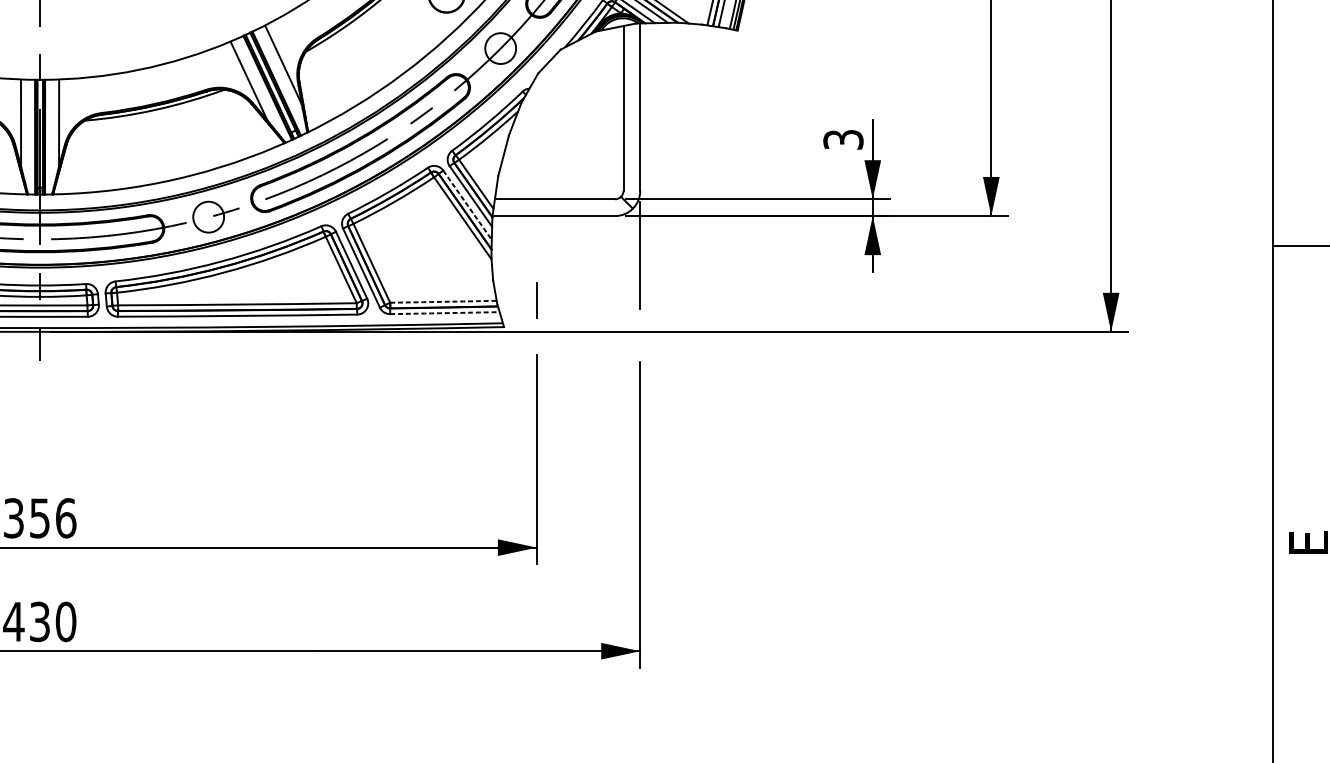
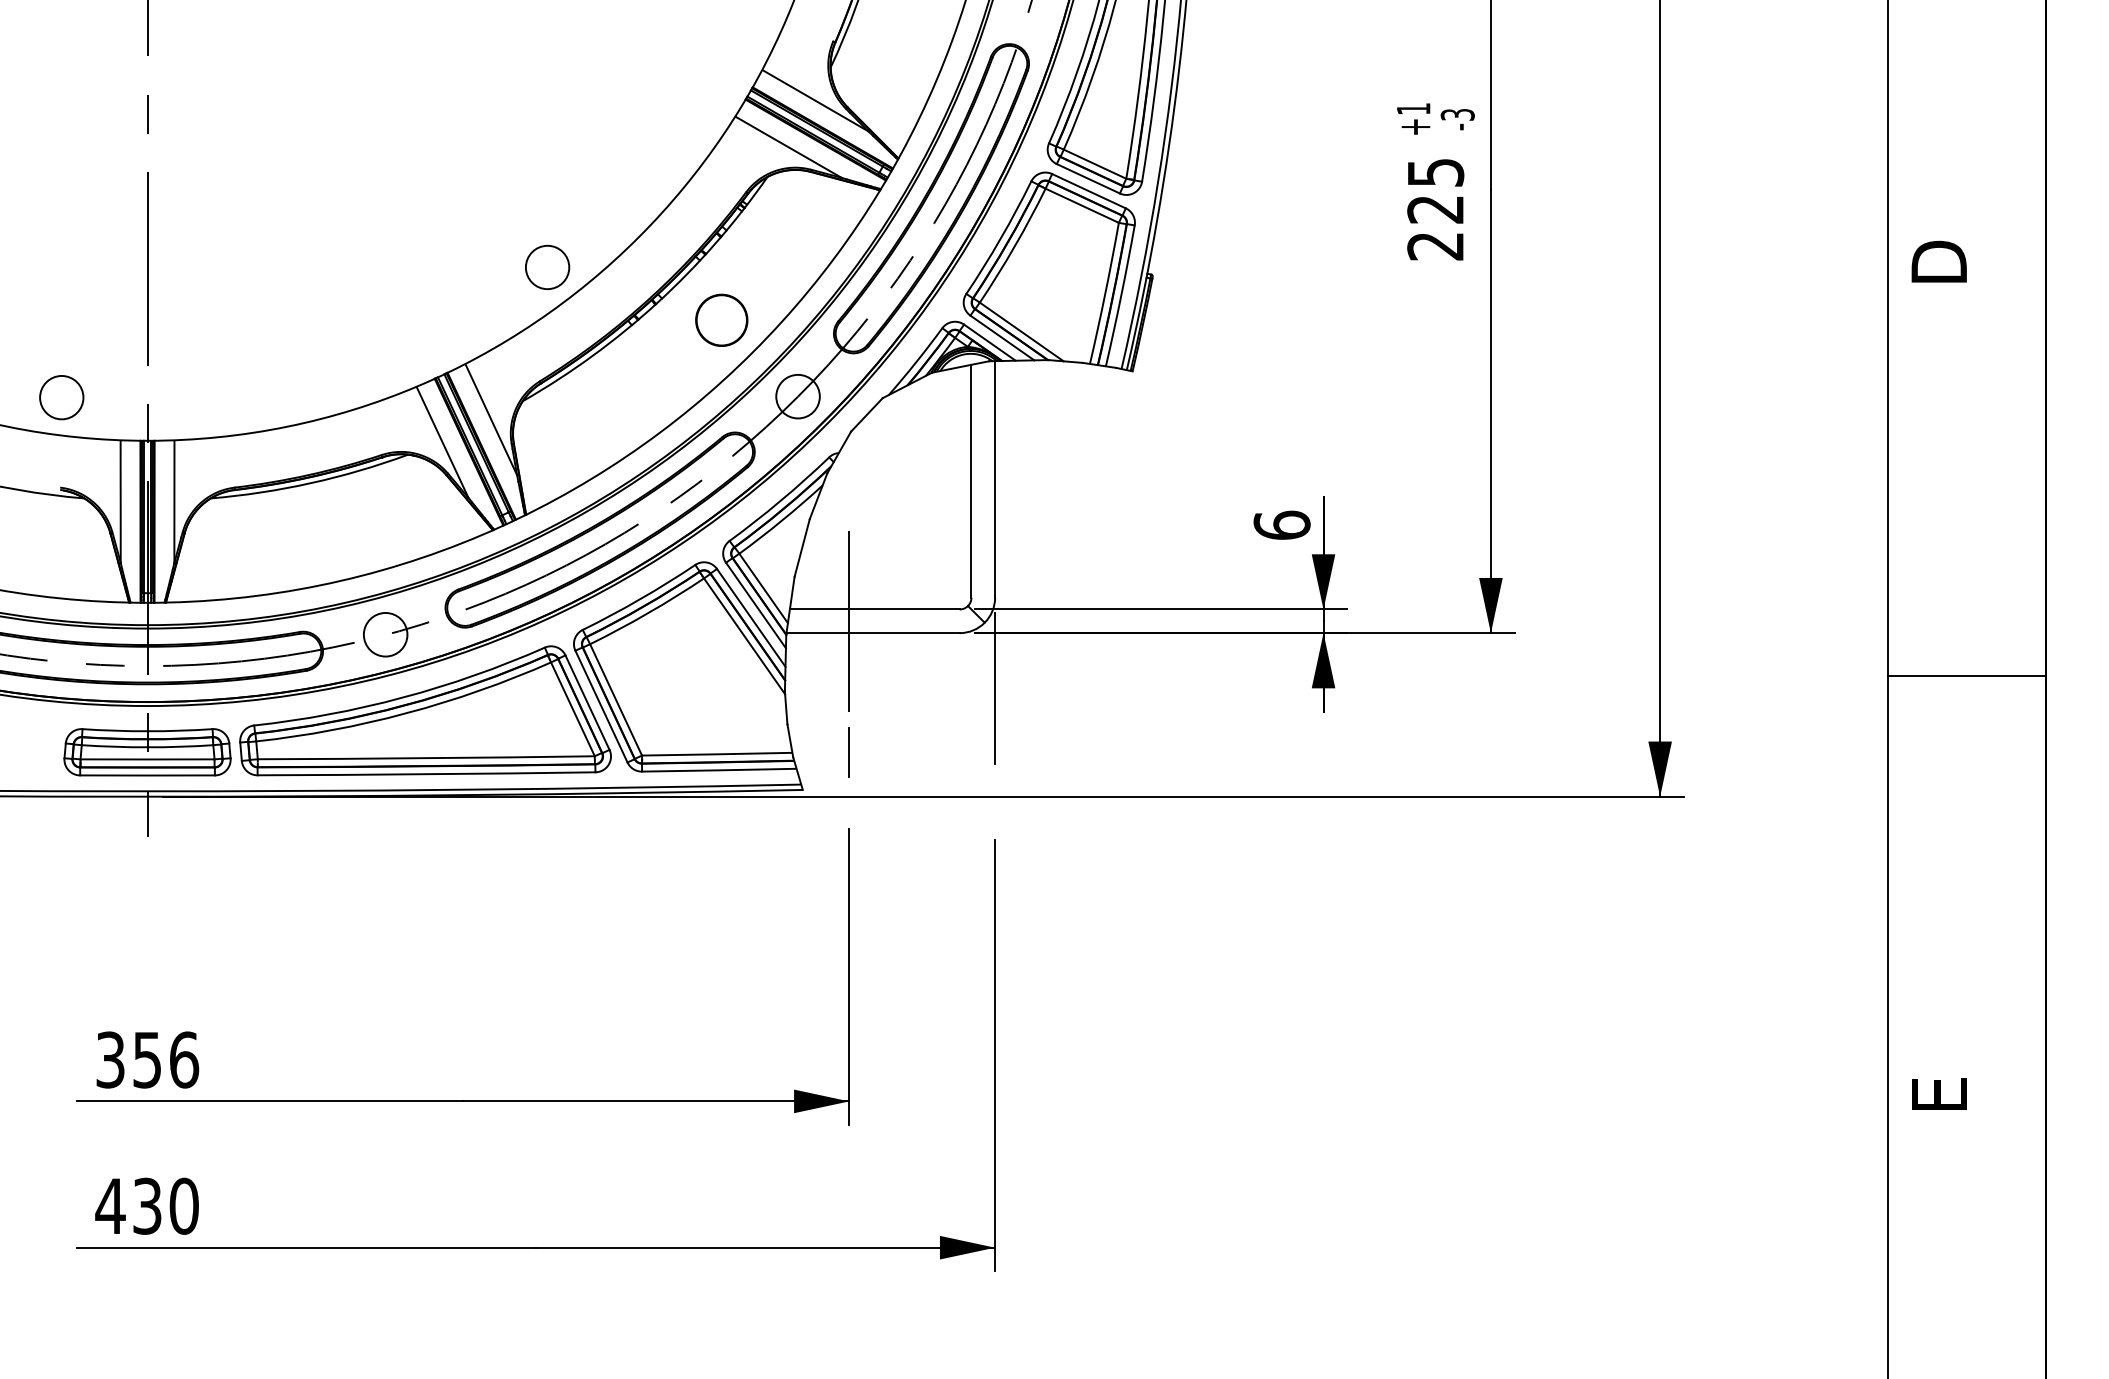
text: (843, 139) -> (1281, 524), 3 -> 6
line: (467, 204) -> (751, 617), dashed -> solid
line: (537, 207) -> (849, 621), added
arc: (443, 301) -> (717, 754), dashed -> solid
arc: (445, 313) -> (719, 770), dashed -> solid

